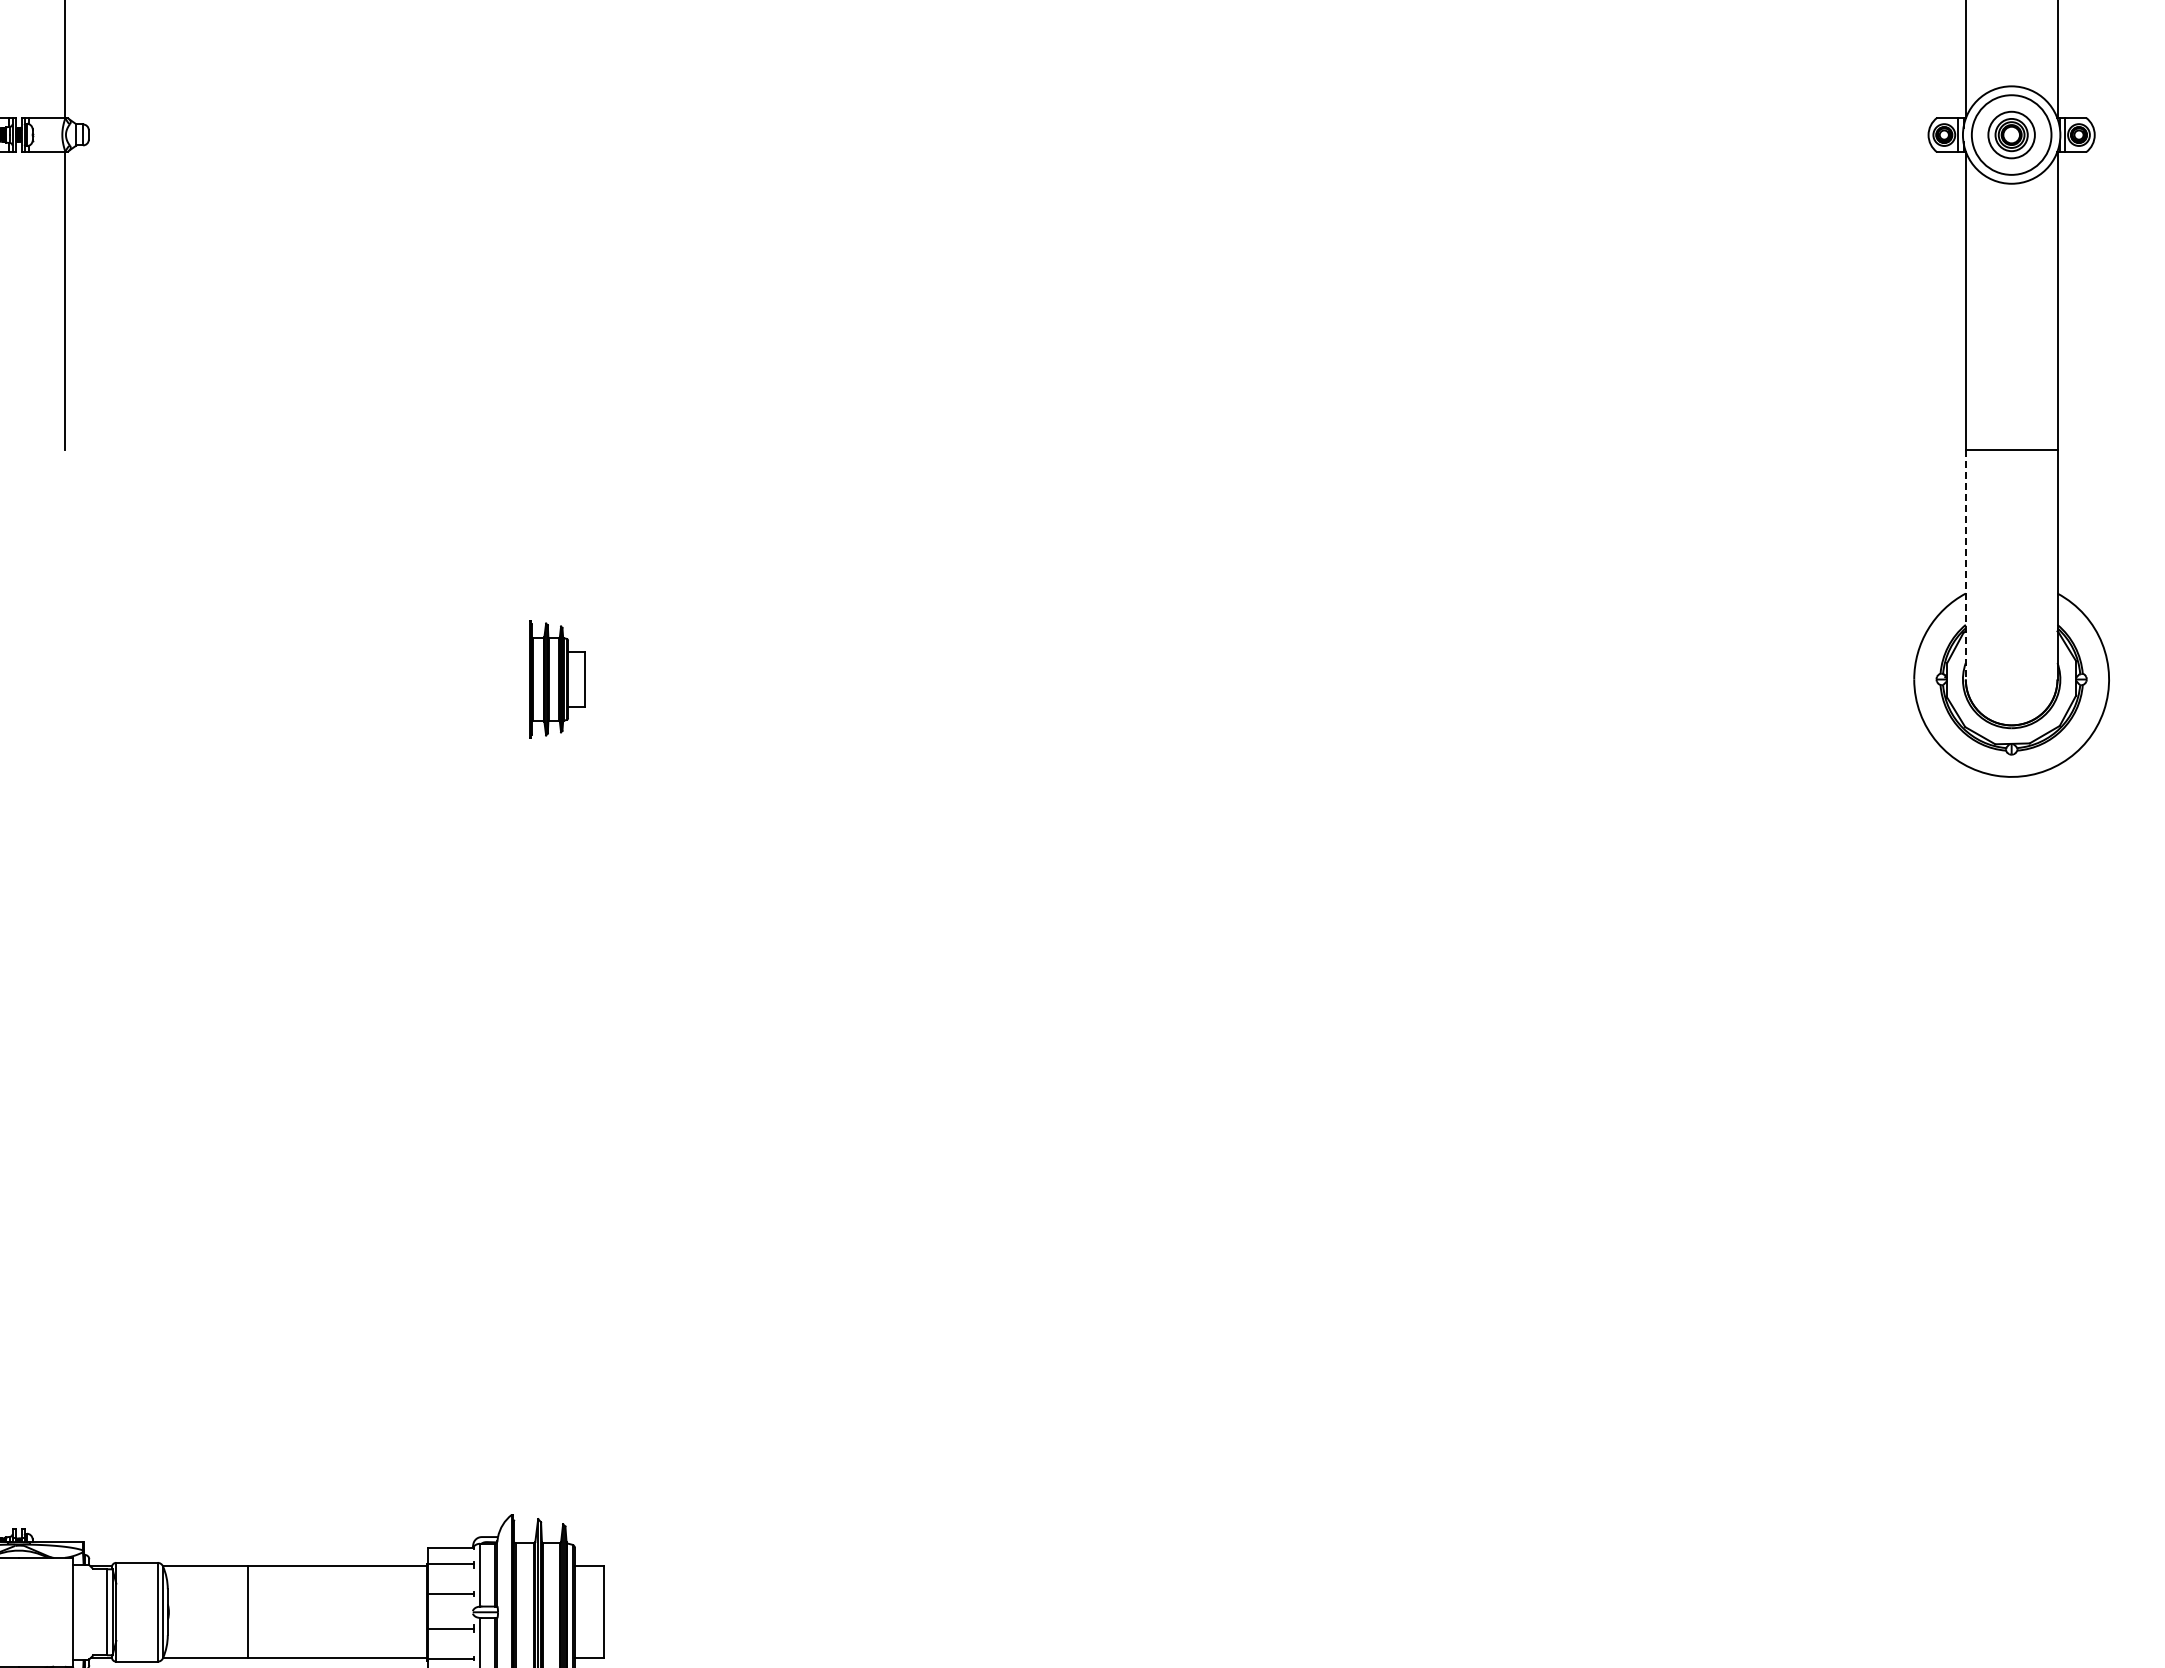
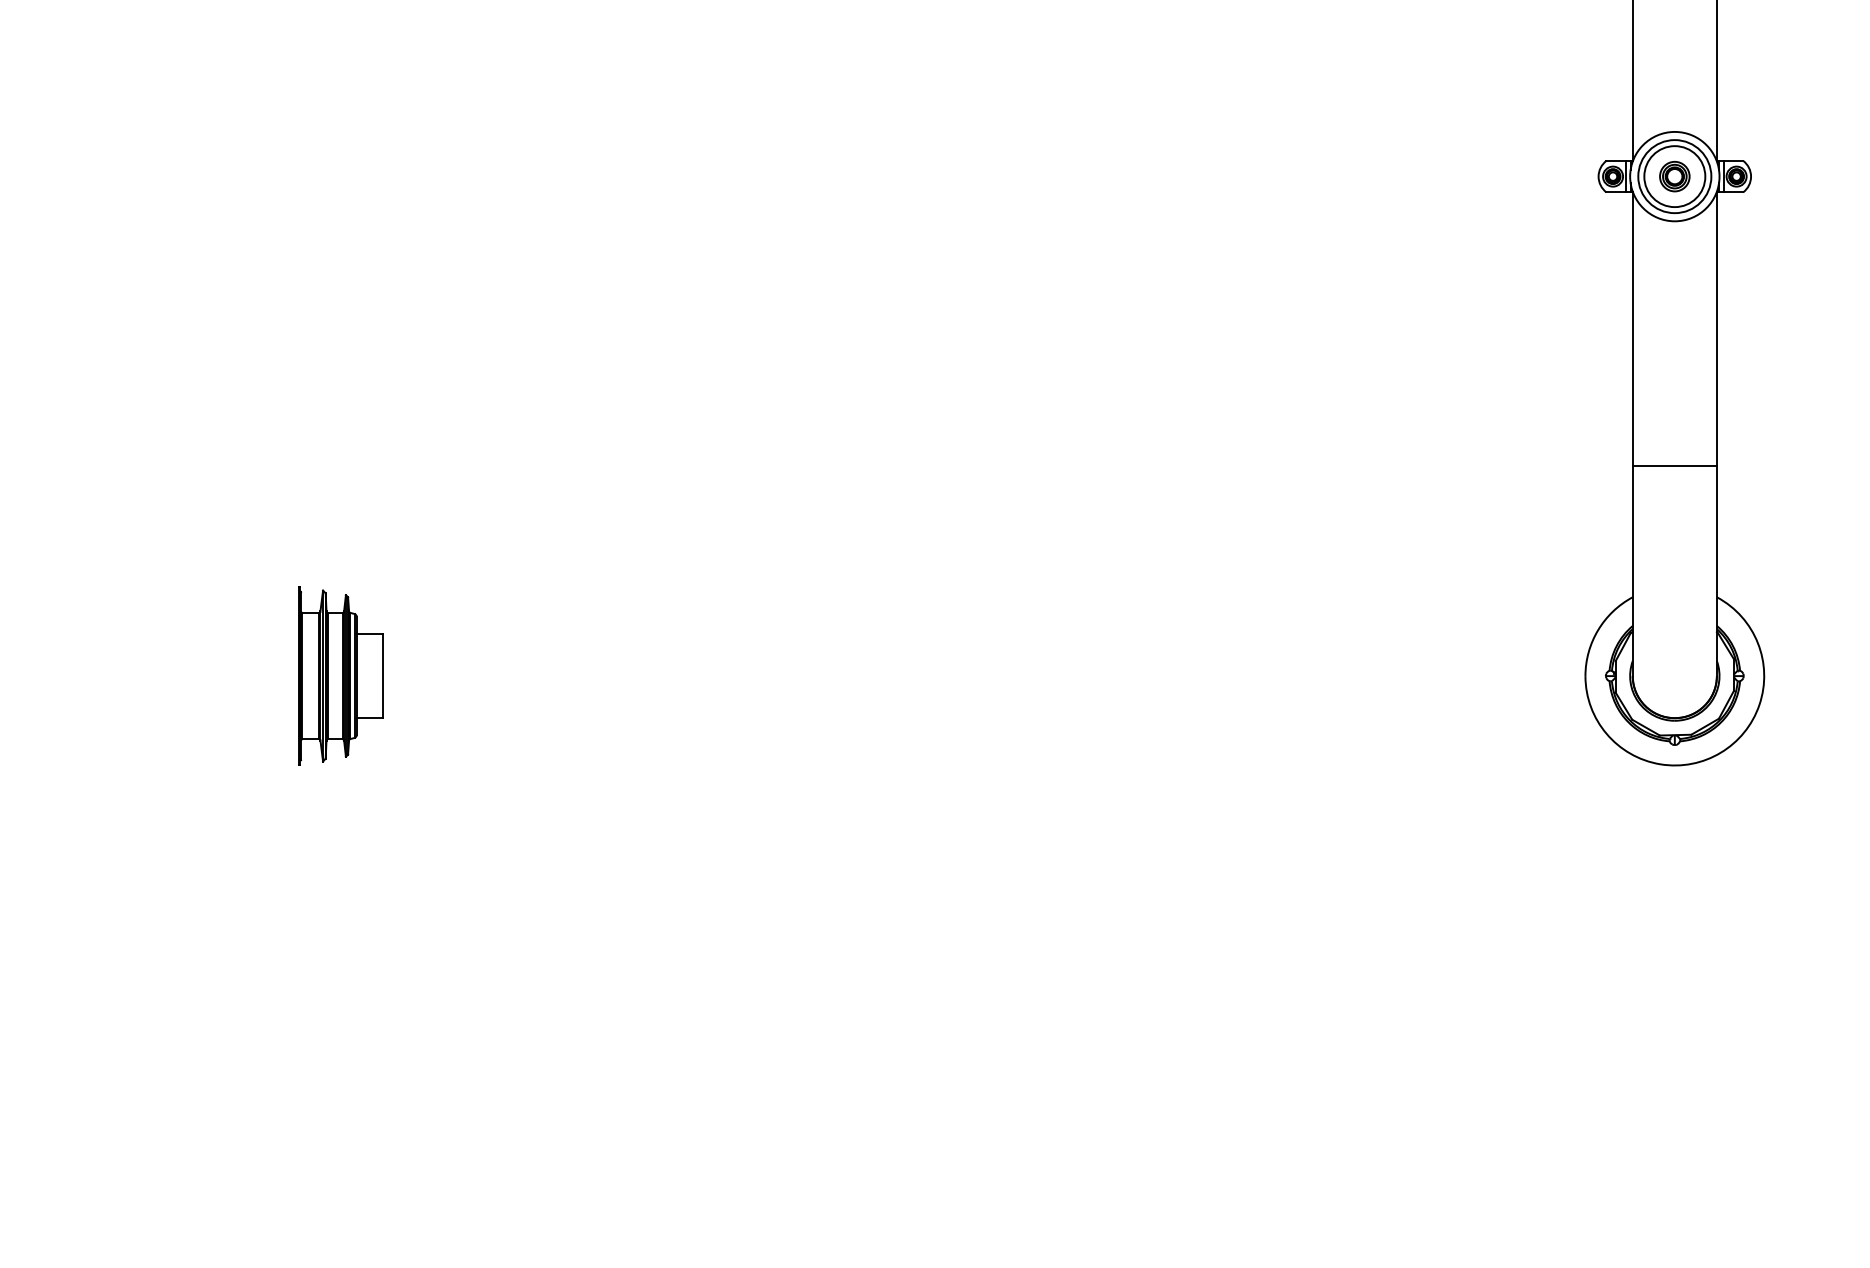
circle: (2011, 134) -> (1674, 176), size x1.43
line: (1965, 564) -> (1632, 570), dashed -> solid
part: (557, 679) -> (340, 676), size x1.67

